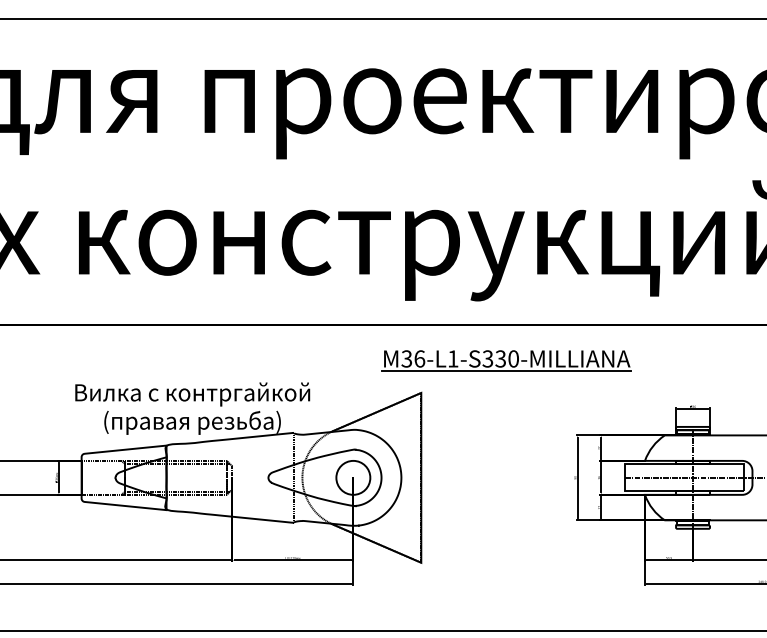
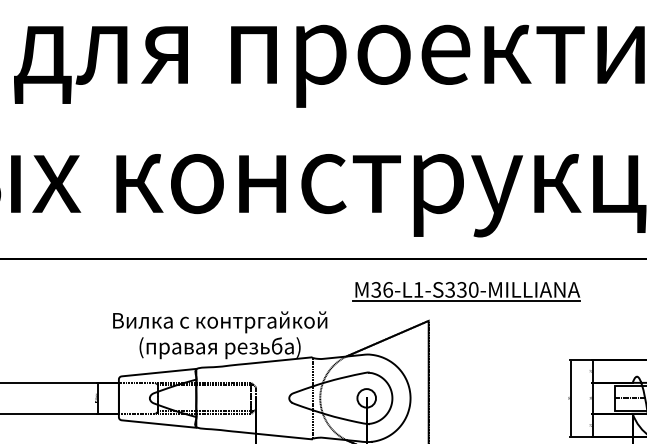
part: (506, 360) -> (467, 291), moved
circle: (353, 477) -> (366, 398), size x0.6

